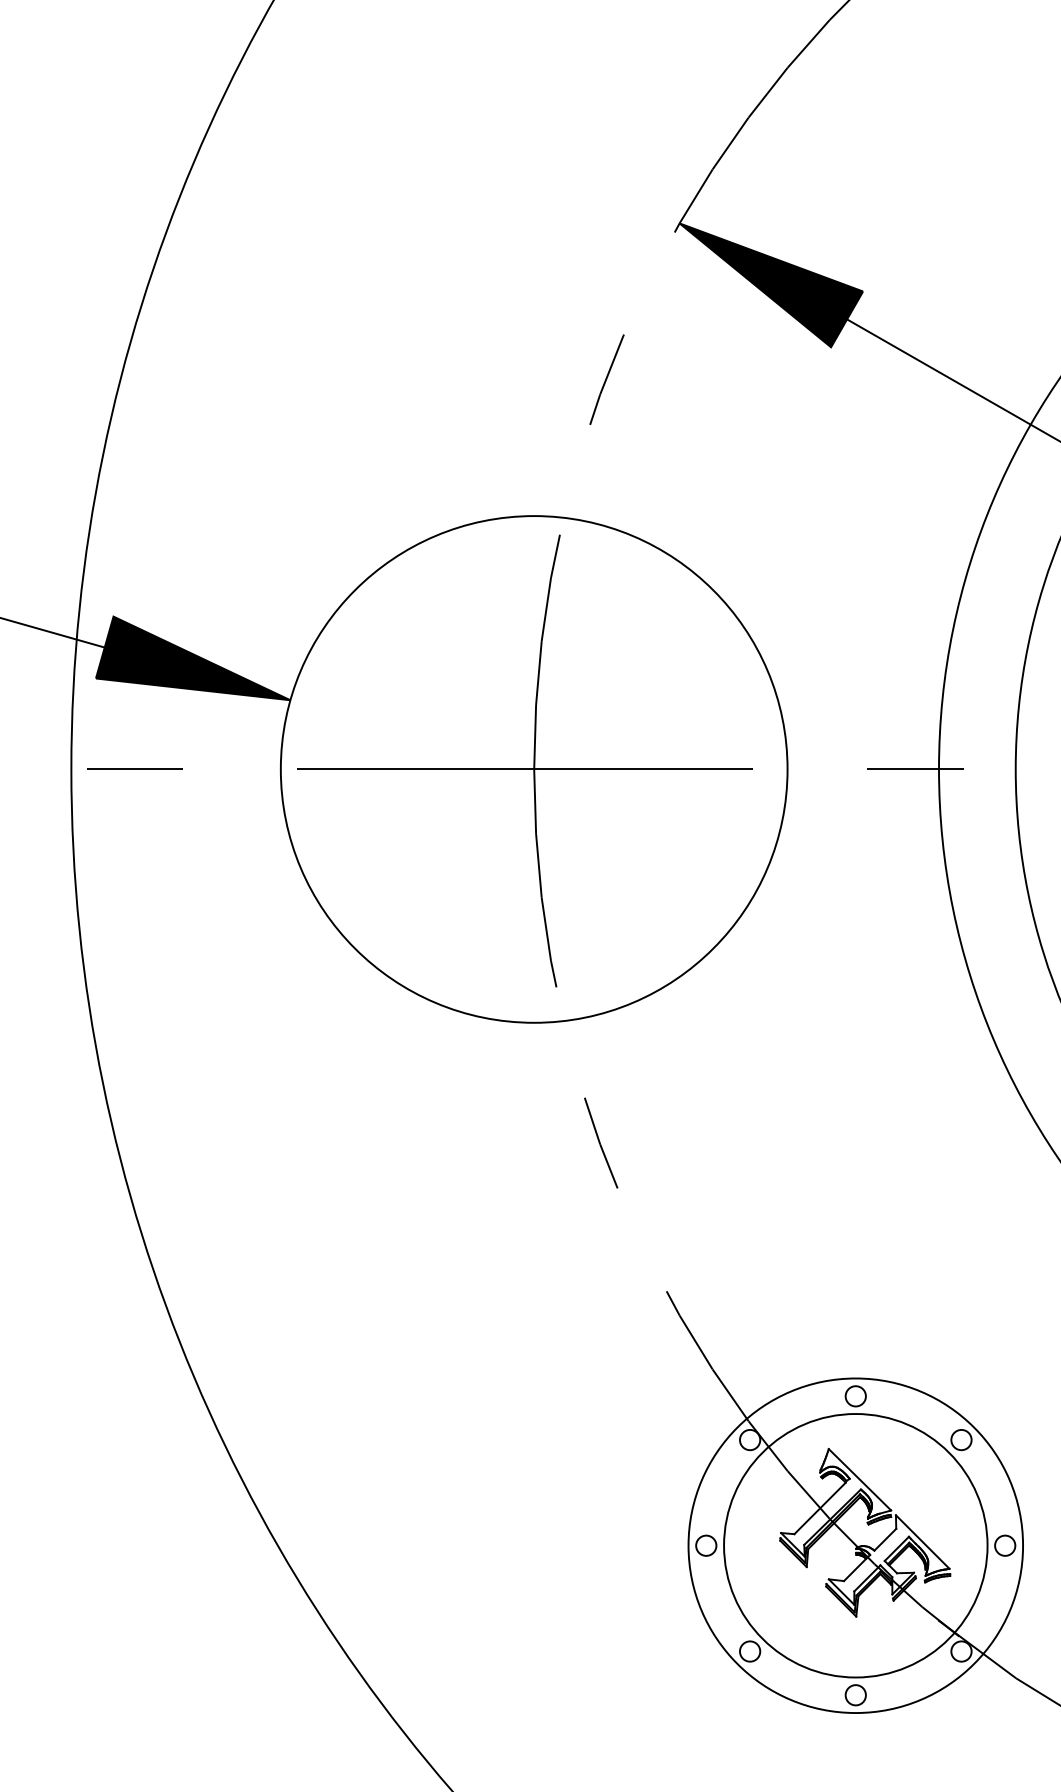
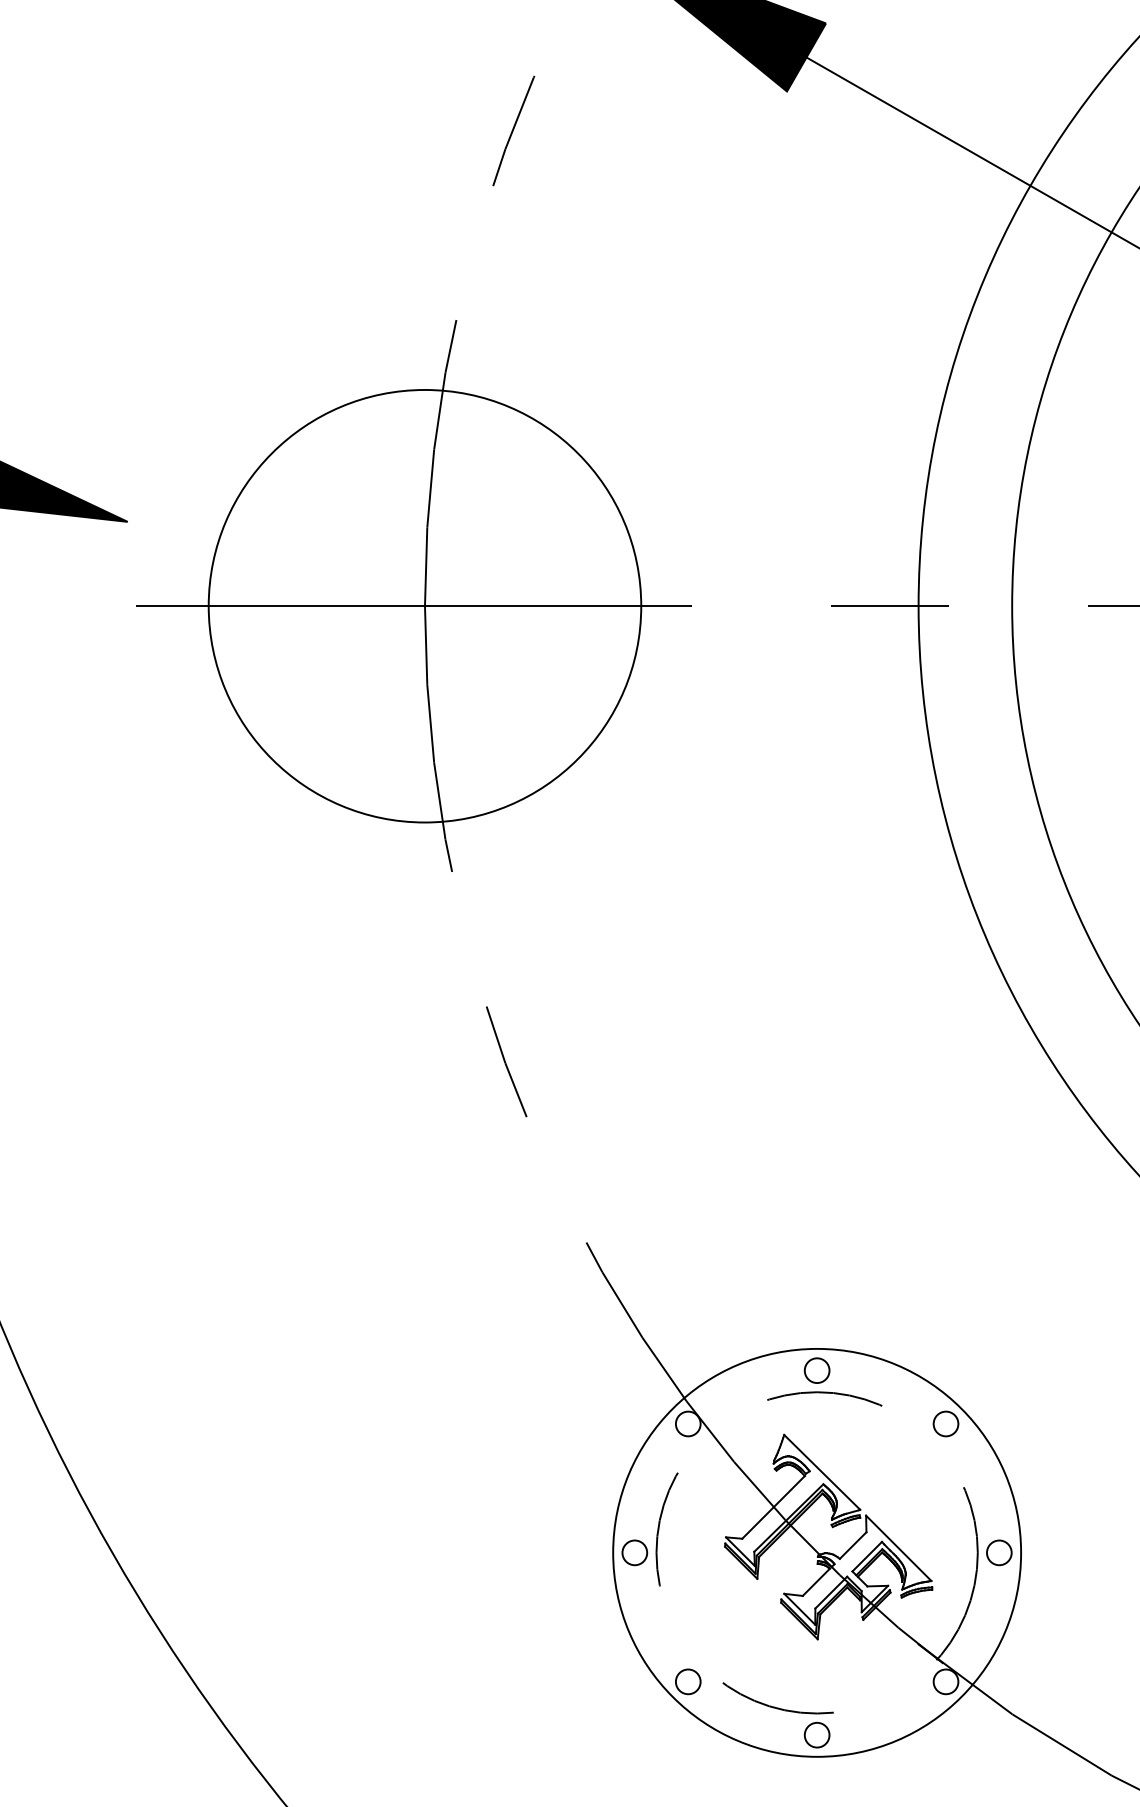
circle: (533, 769) -> (424, 606), size x0.7
circle: (855, 1545) -> (816, 1552), solid -> dashed

